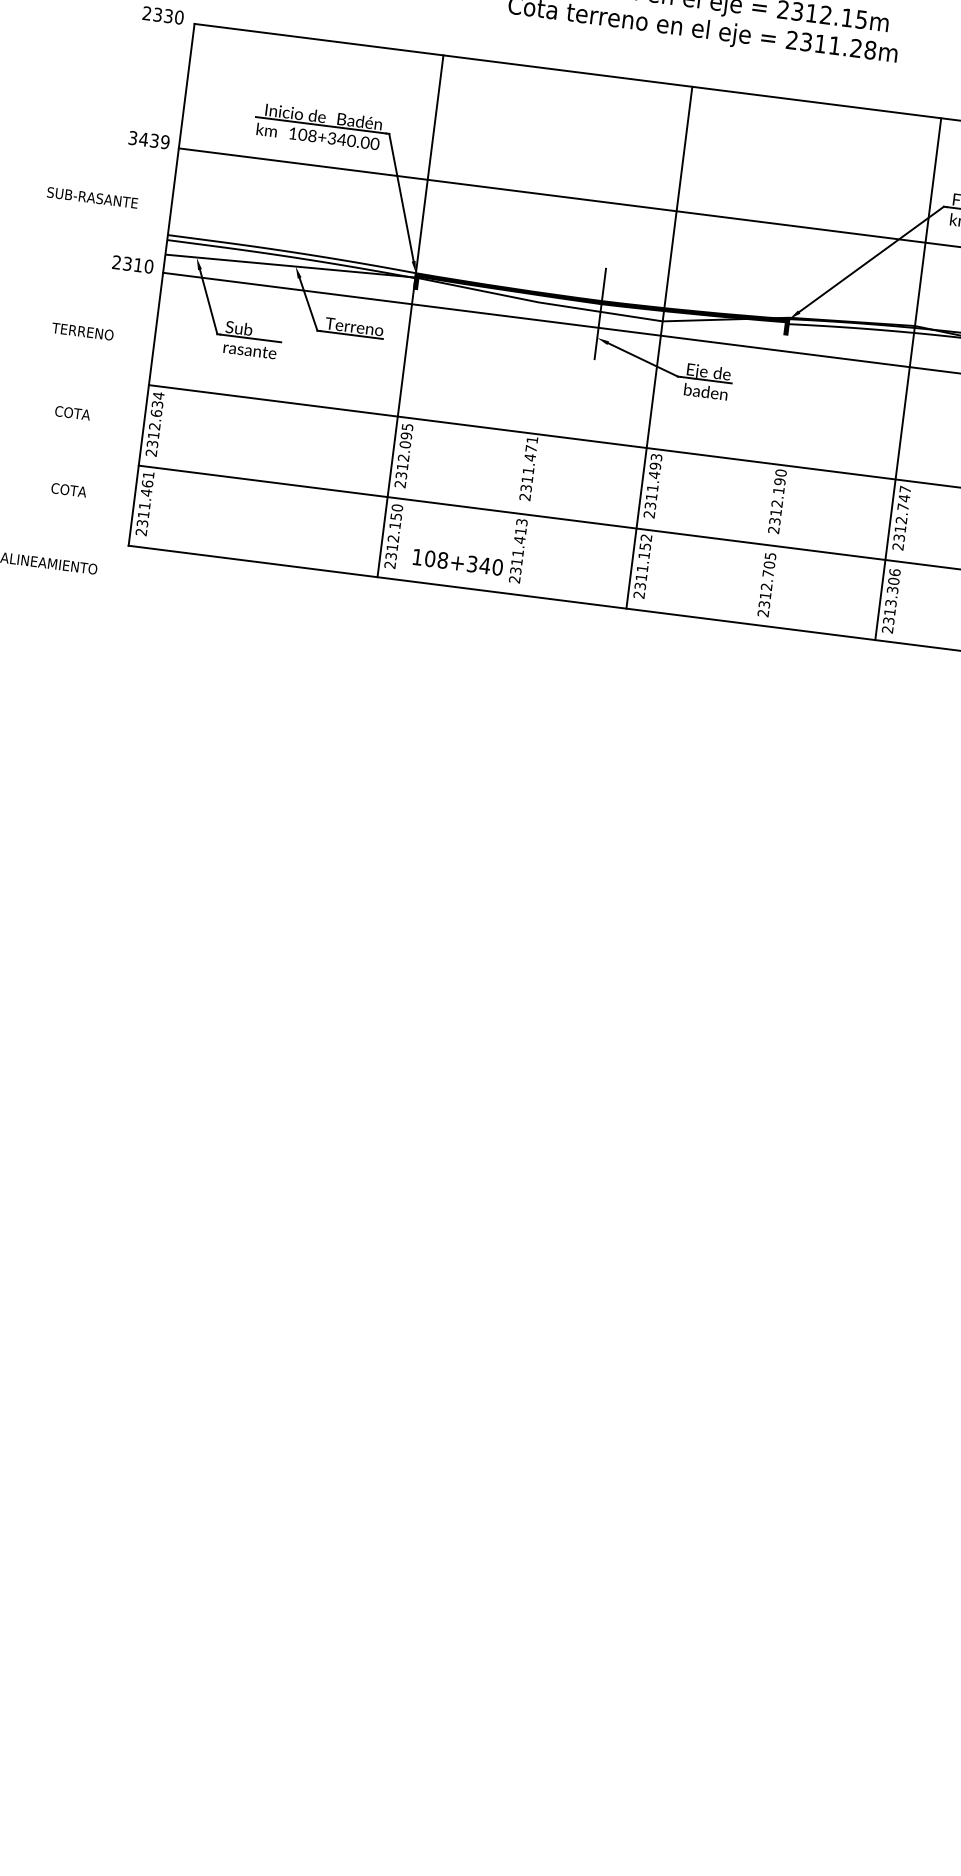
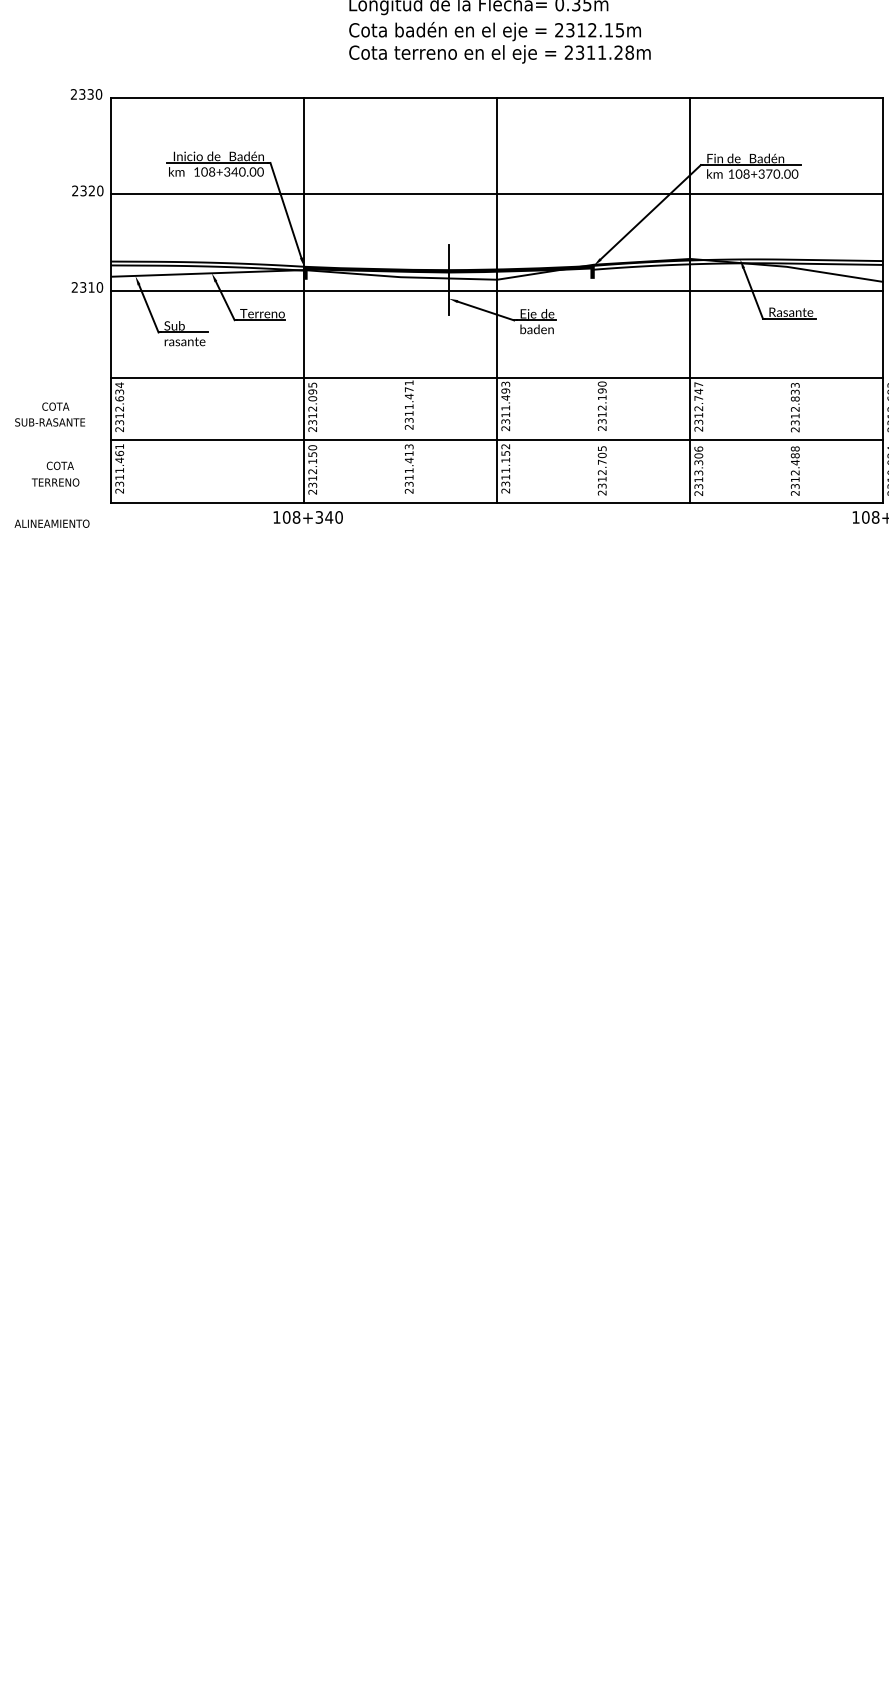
text: (148, 139) -> (87, 190), 3439 -> 2320
text: (91, 197) -> (49, 422), moved
text: (82, 331) -> (55, 482), moved
text: (457, 562) -> (307, 517), moved

